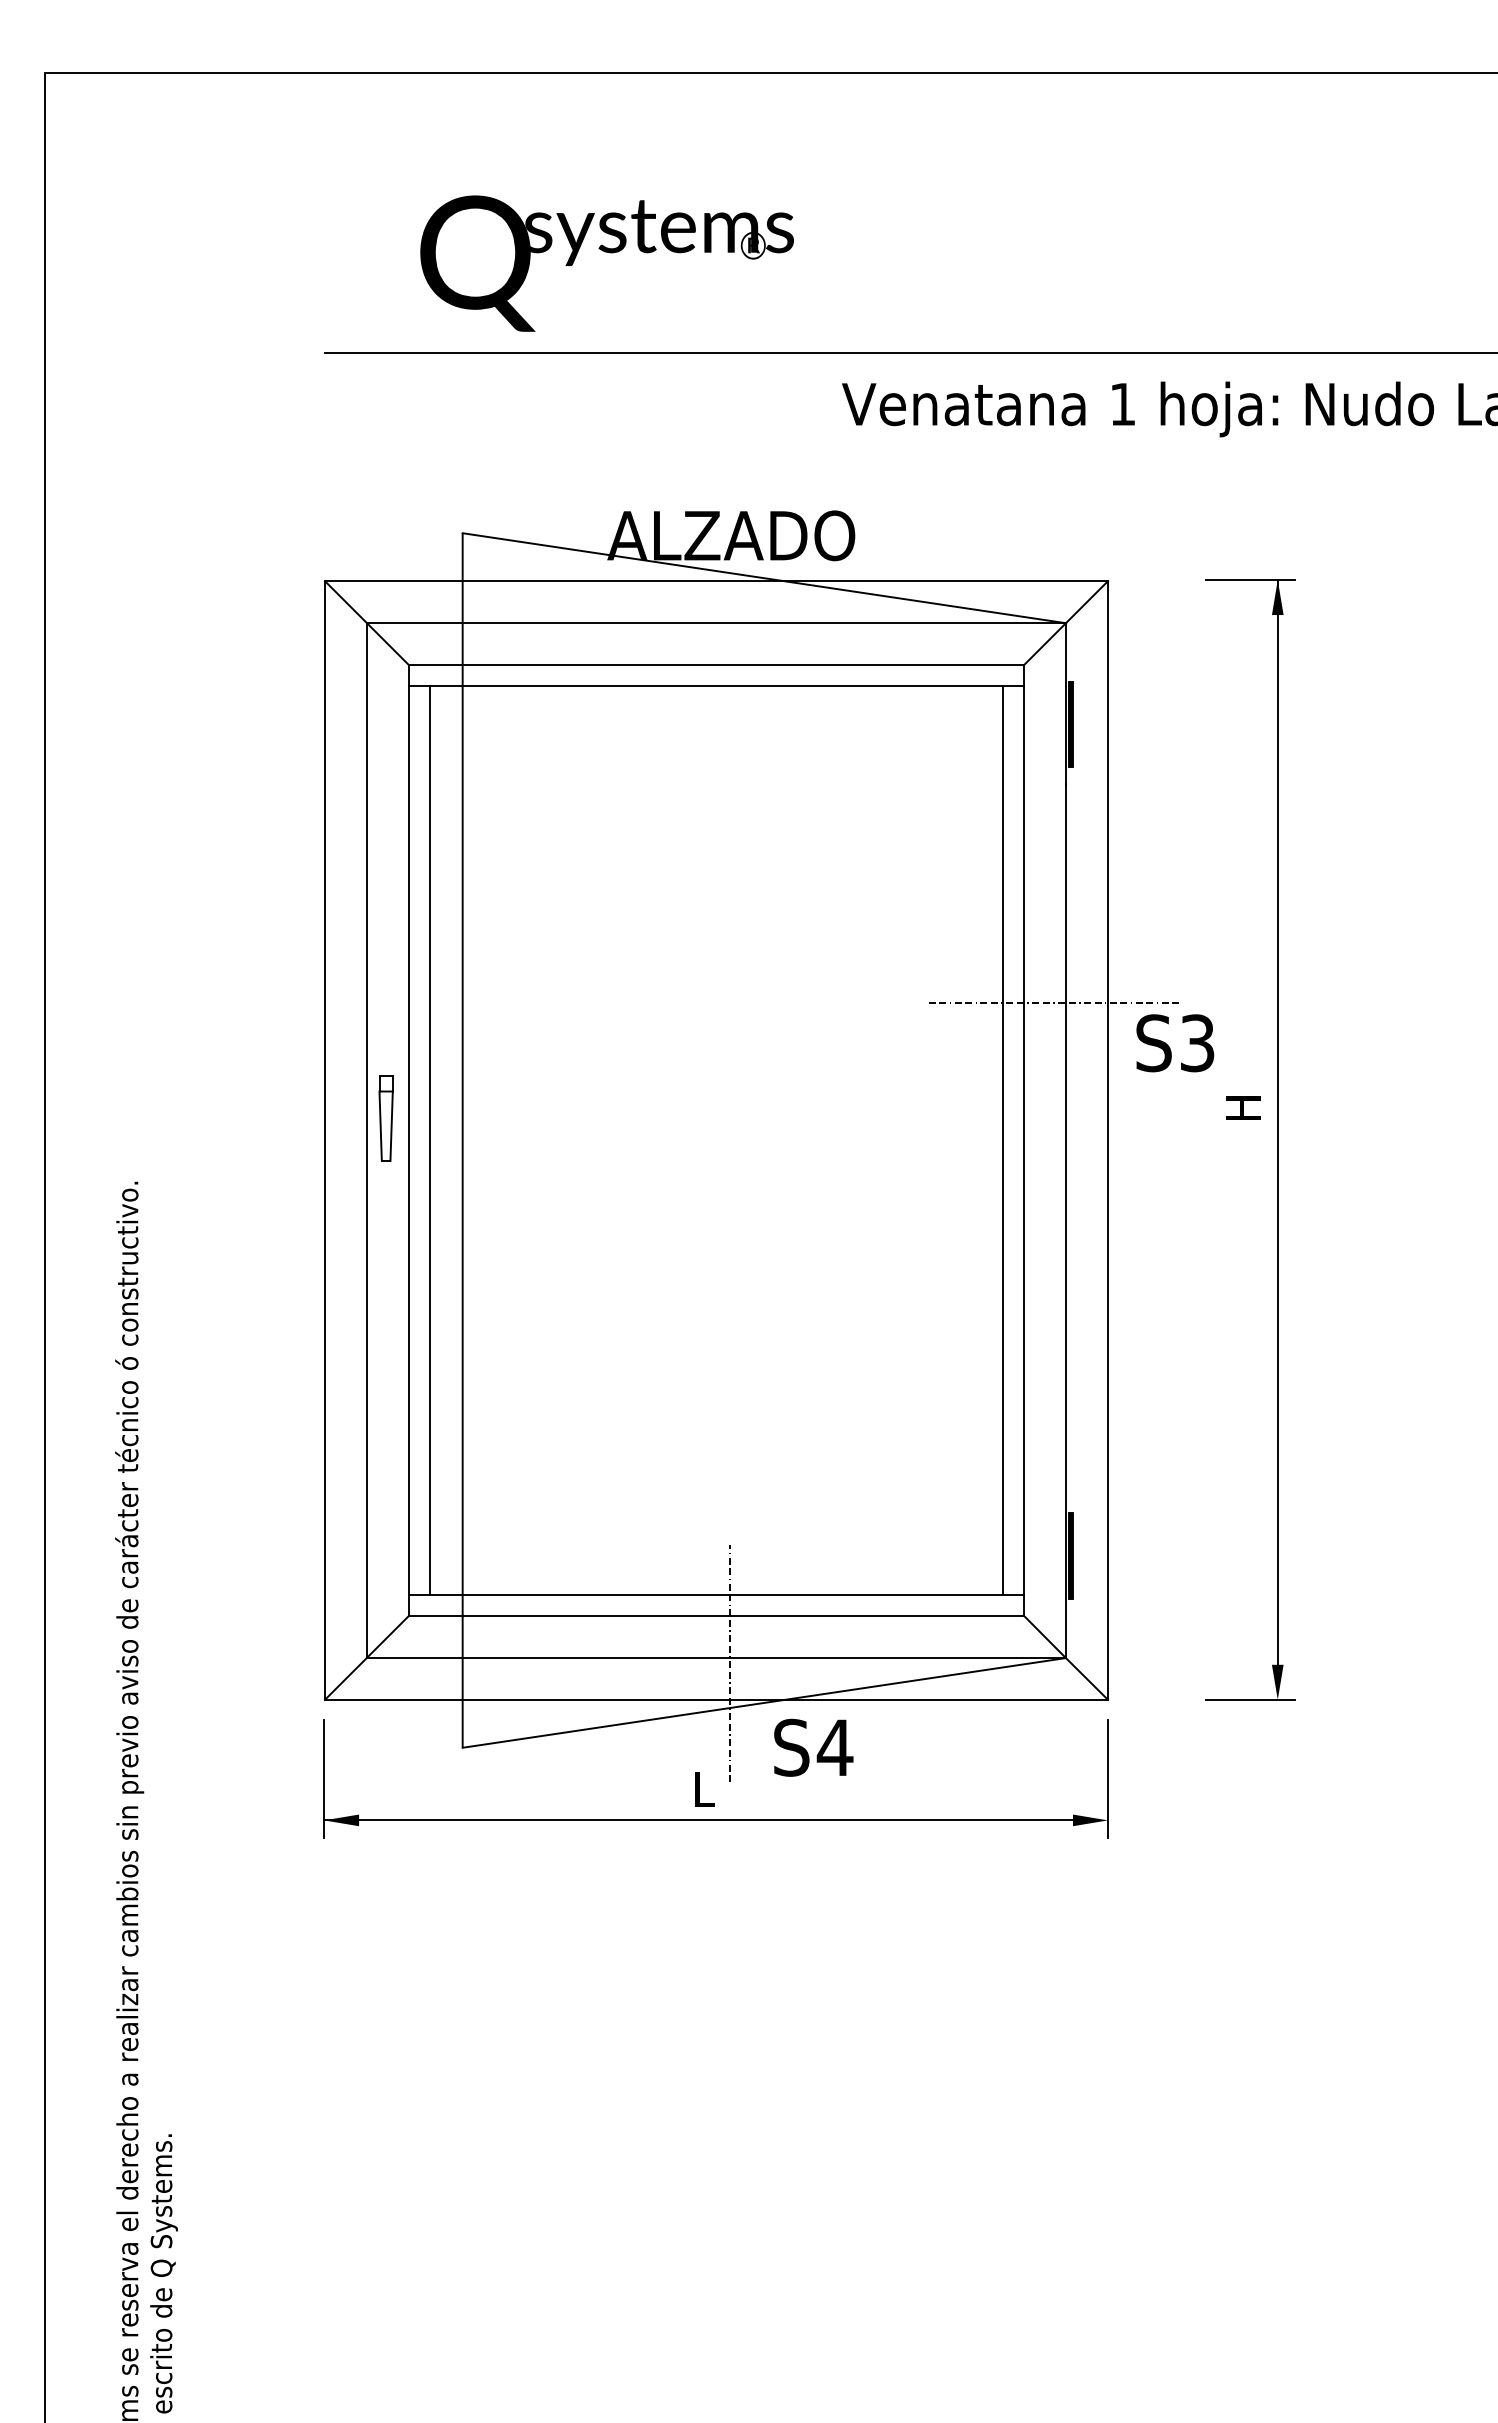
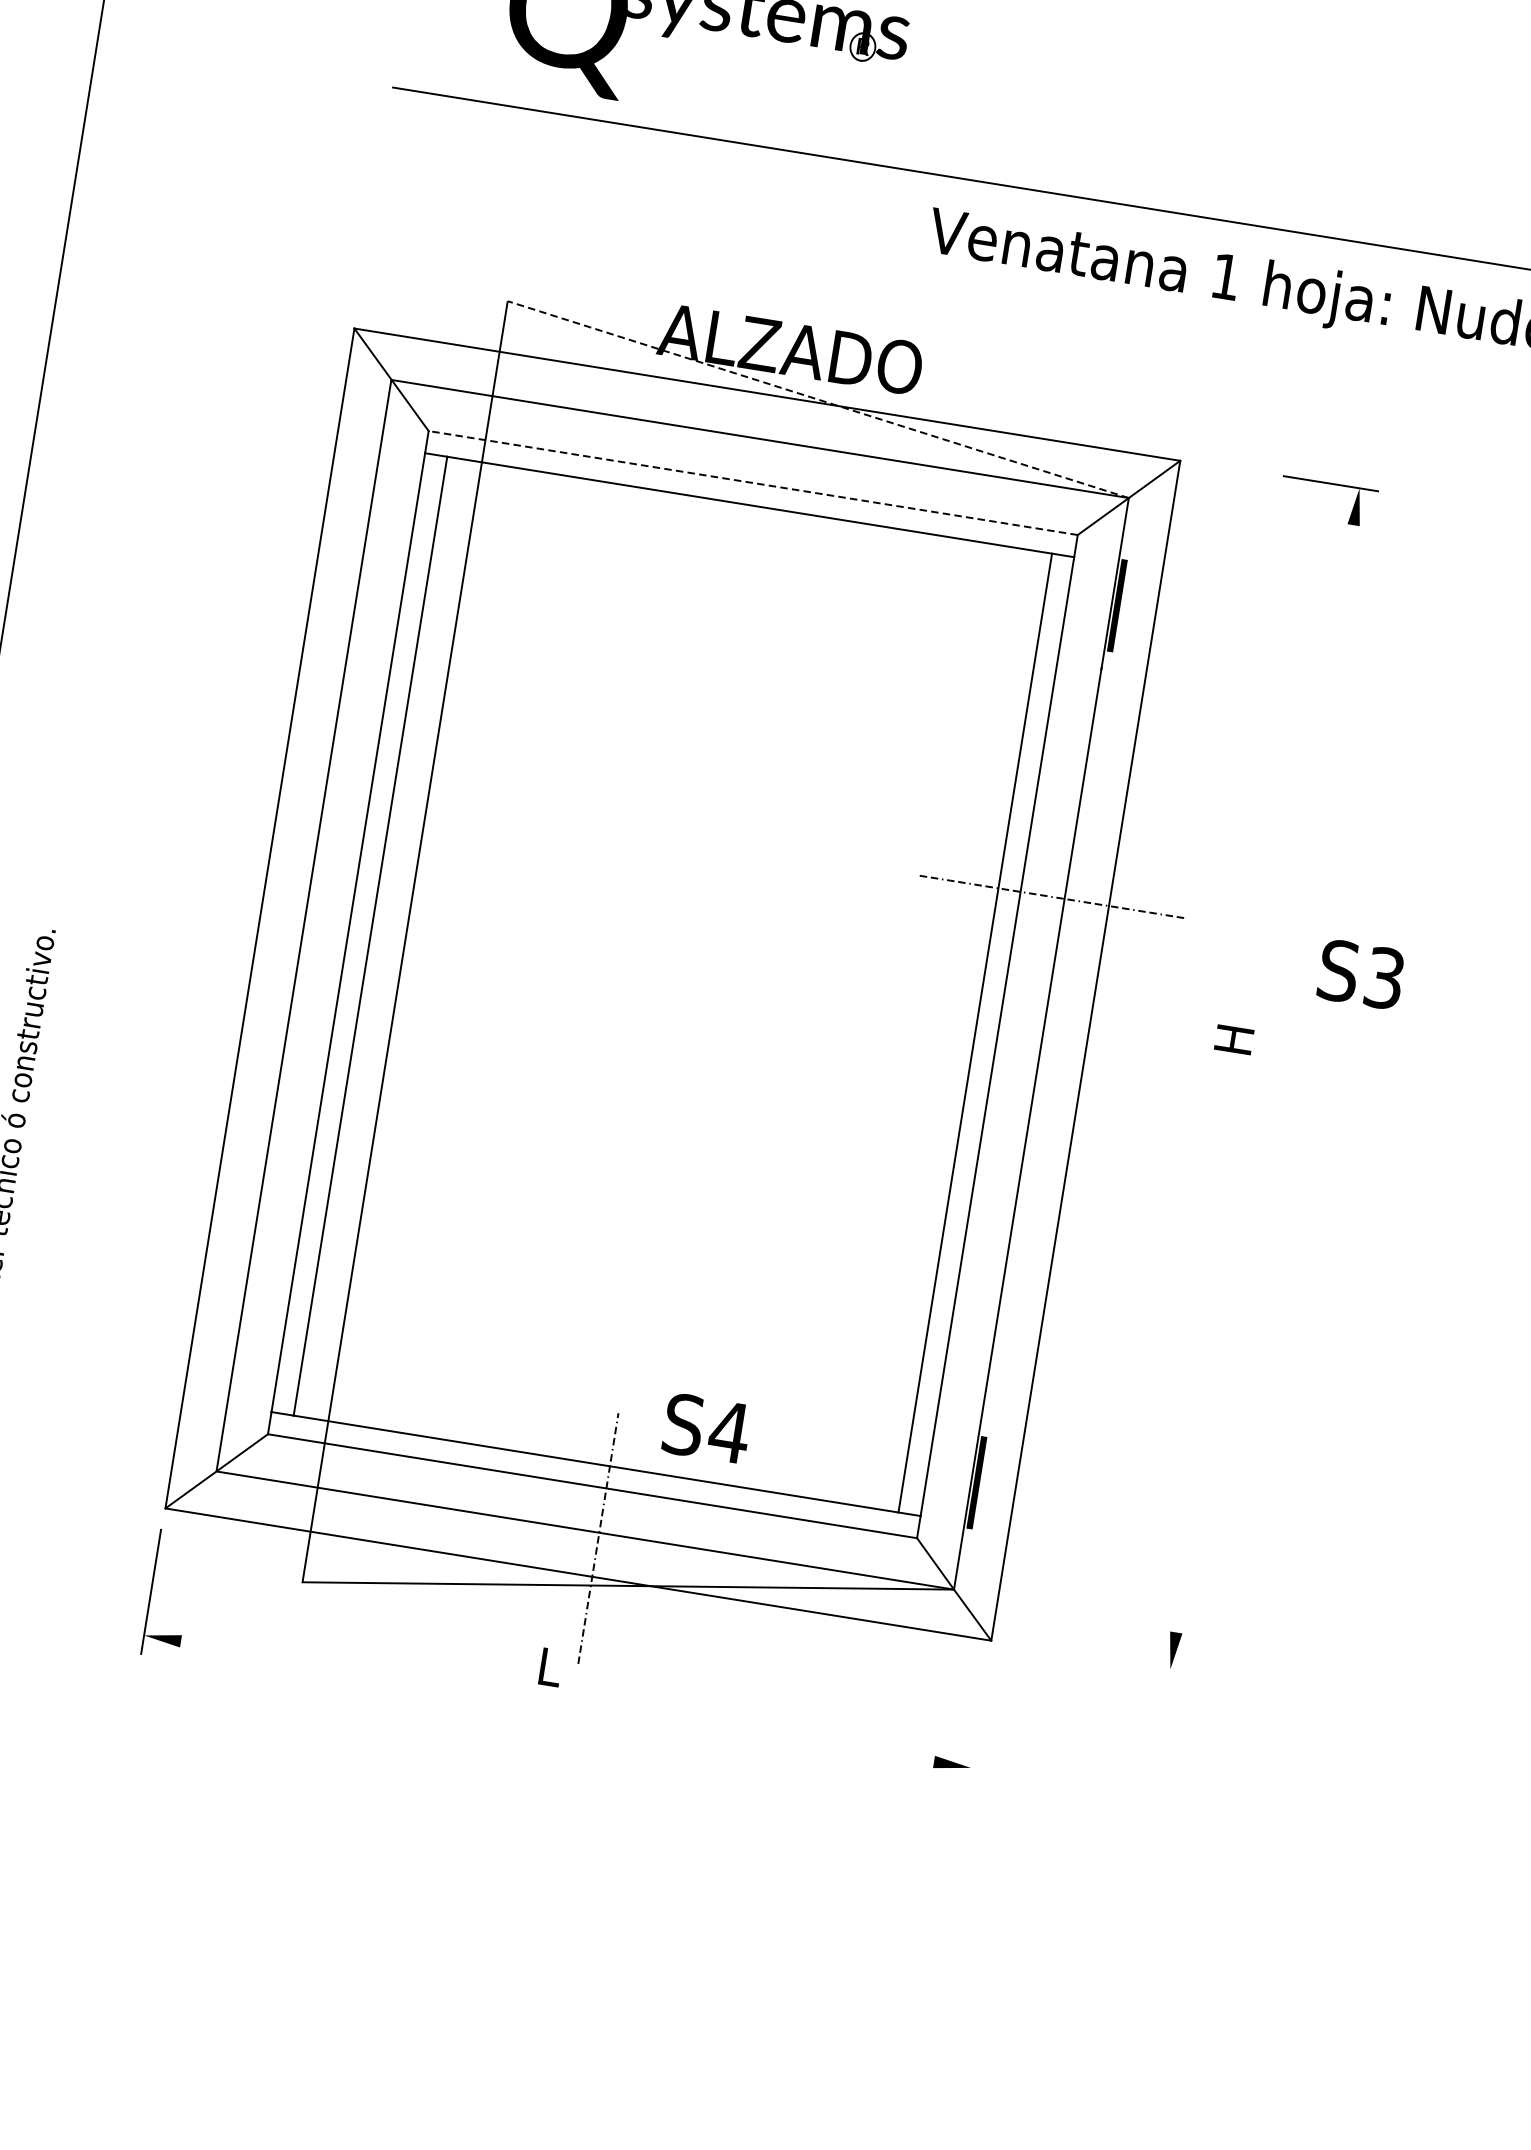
line: (764, 578) -> (818, 399), solid -> dashed
line: (716, 664) -> (753, 482), solid -> dashed
text: (1175, 1043) -> (1361, 974), moved
part: (385, 1118) -> (327, 905), removed
line: (1277, 1122) -> (1267, 1060), removed
line: (1250, 1699) -> (1141, 1664), removed
text: (813, 1747) -> (706, 1428), moved
line: (1107, 1778) -> (977, 1723), removed
line: (698, 1820) -> (539, 1698), removed

